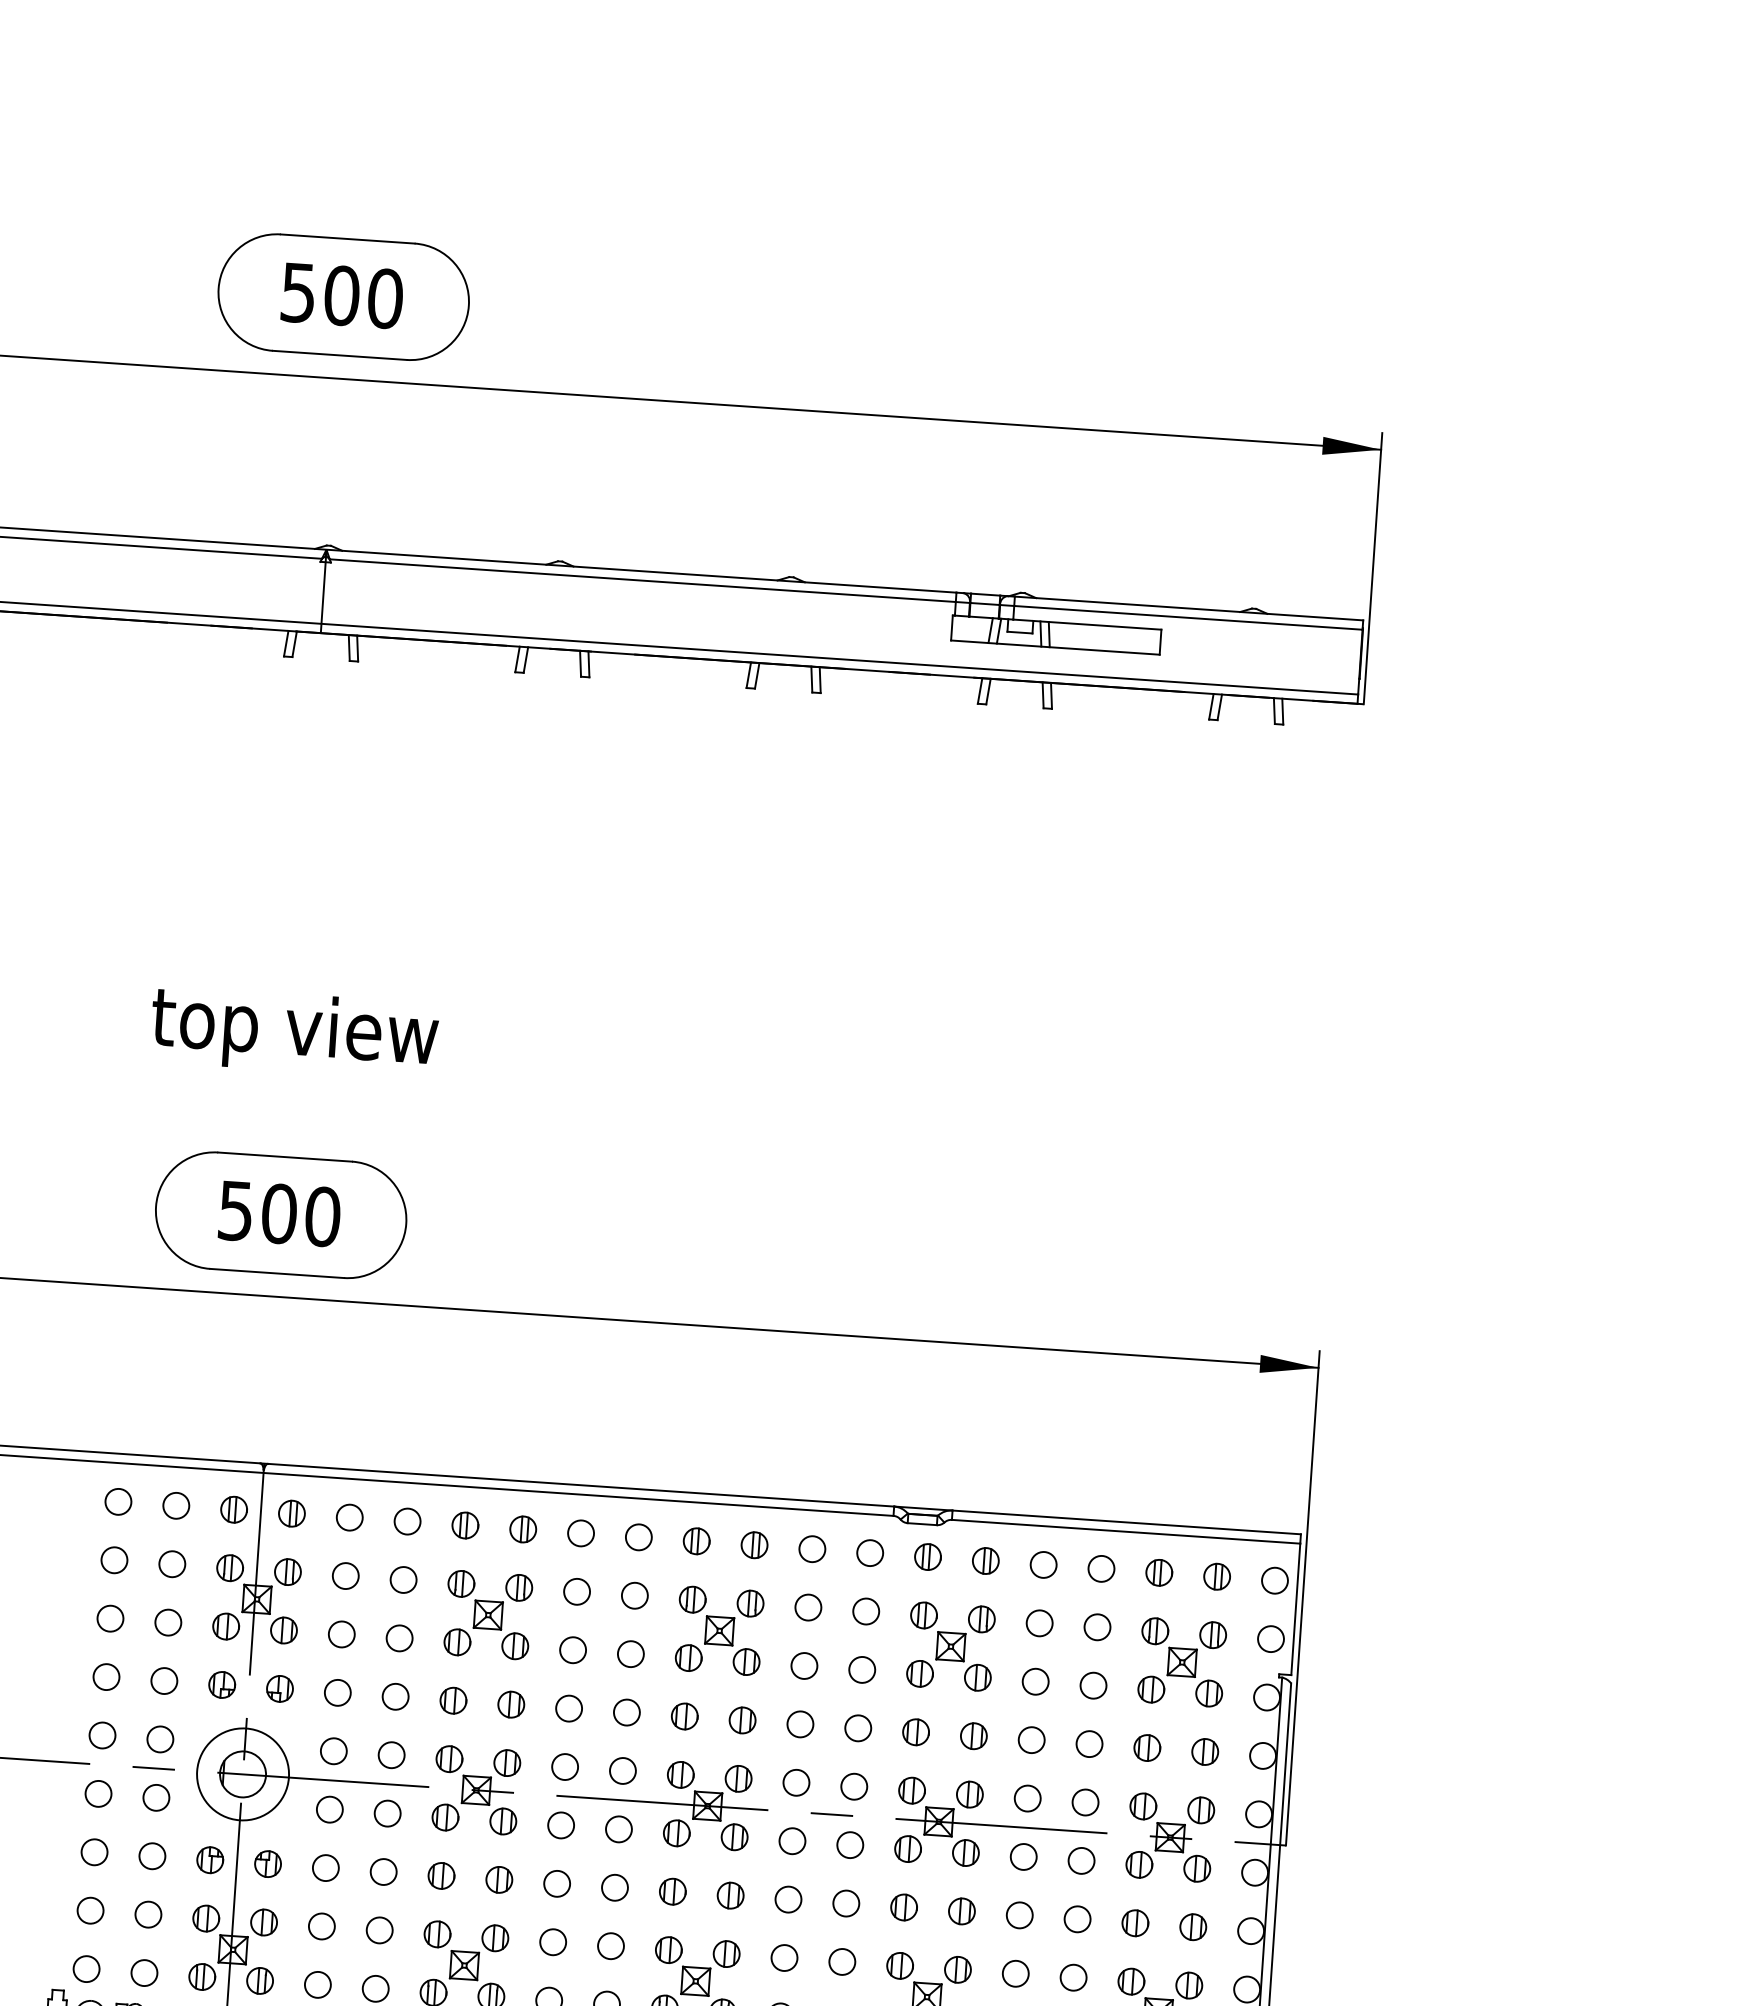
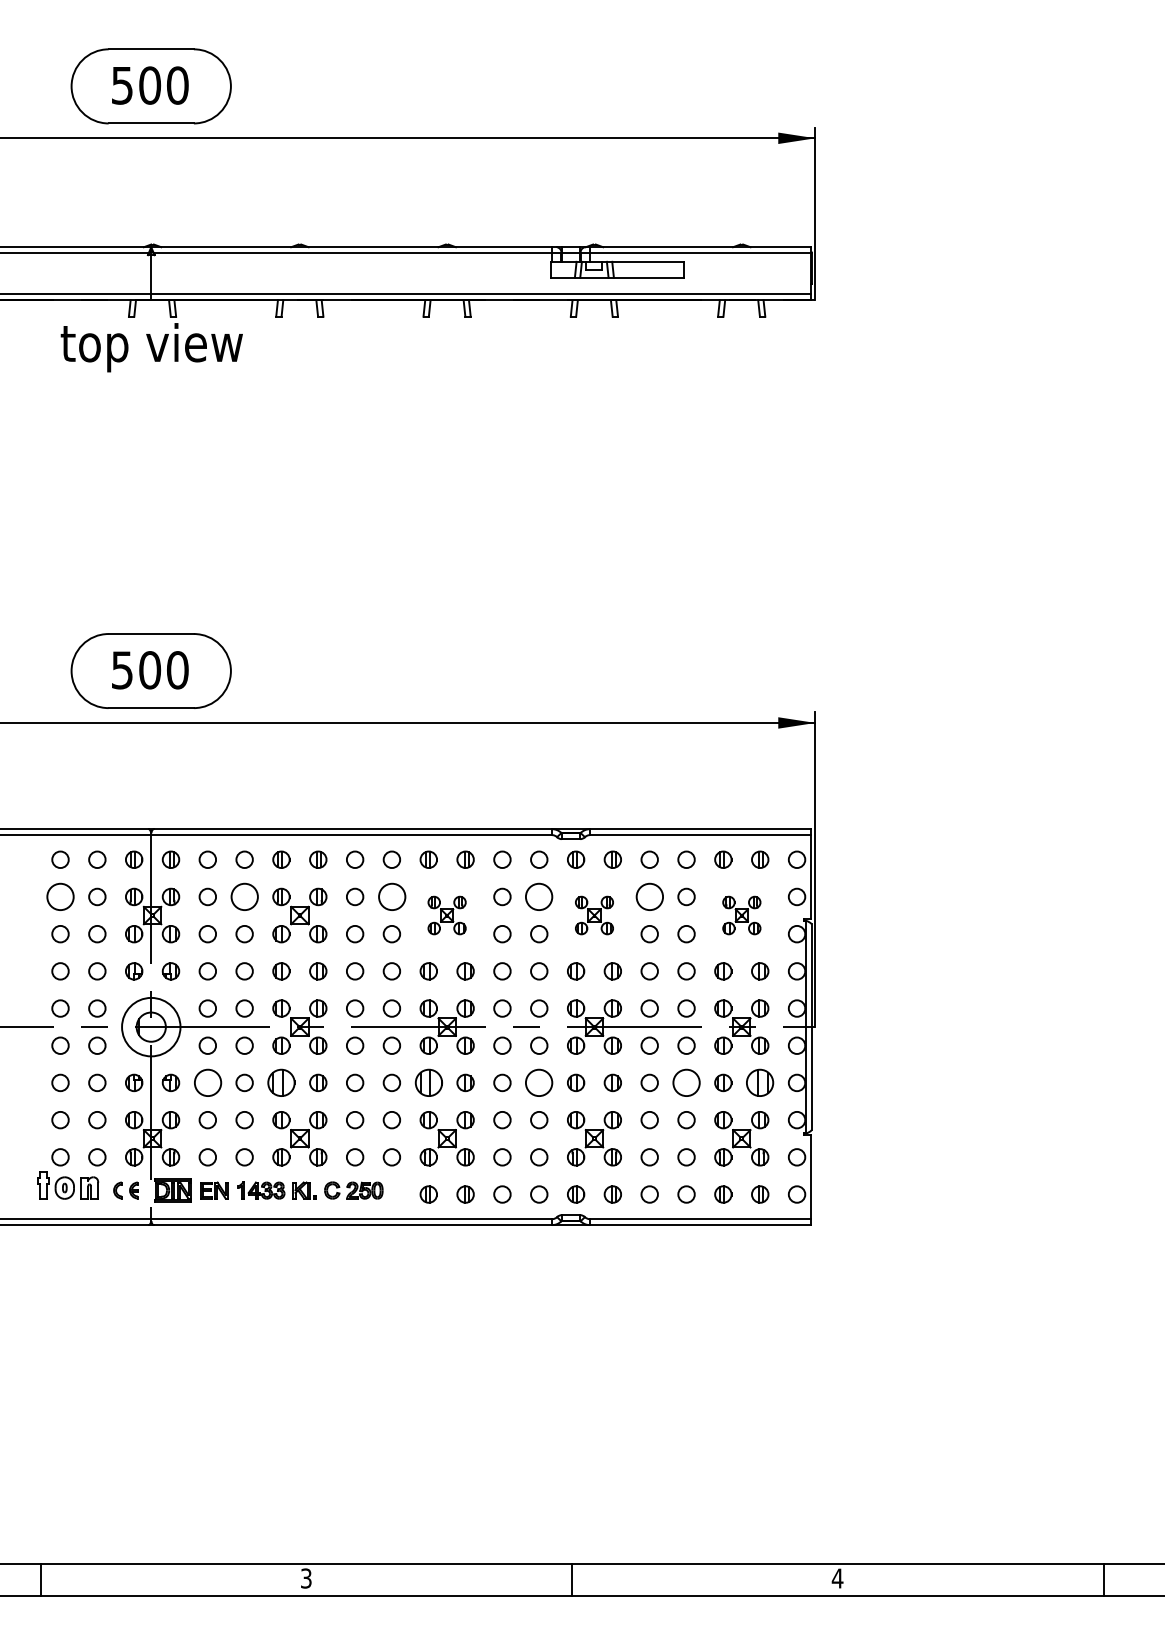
text: (293, 1032) -> (151, 347), moved
circle: (114, 1559) -> (60, 896), size x1.6
circle: (403, 1579) -> (244, 896), size x1.6
circle: (634, 1594) -> (391, 896), size x1.6
circle: (866, 1610) -> (539, 896), size x1.6
circle: (1039, 1622) -> (649, 896), size x1.6
part: (718, 1630) -> (446, 915), size x0.7
part: (950, 1646) -> (594, 915), size x0.7
part: (1181, 1662) -> (741, 915), size x0.7
circle: (325, 1867) -> (207, 1082), size x1.6
part: (441, 1875) -> (281, 1082), size x1.6
part: (672, 1890) -> (428, 1082), size x1.6
circle: (846, 1902) -> (539, 1082), size x1.6
circle: (1077, 1918) -> (686, 1082), size x1.6
part: (1193, 1926) -> (760, 1082), size x1.6

